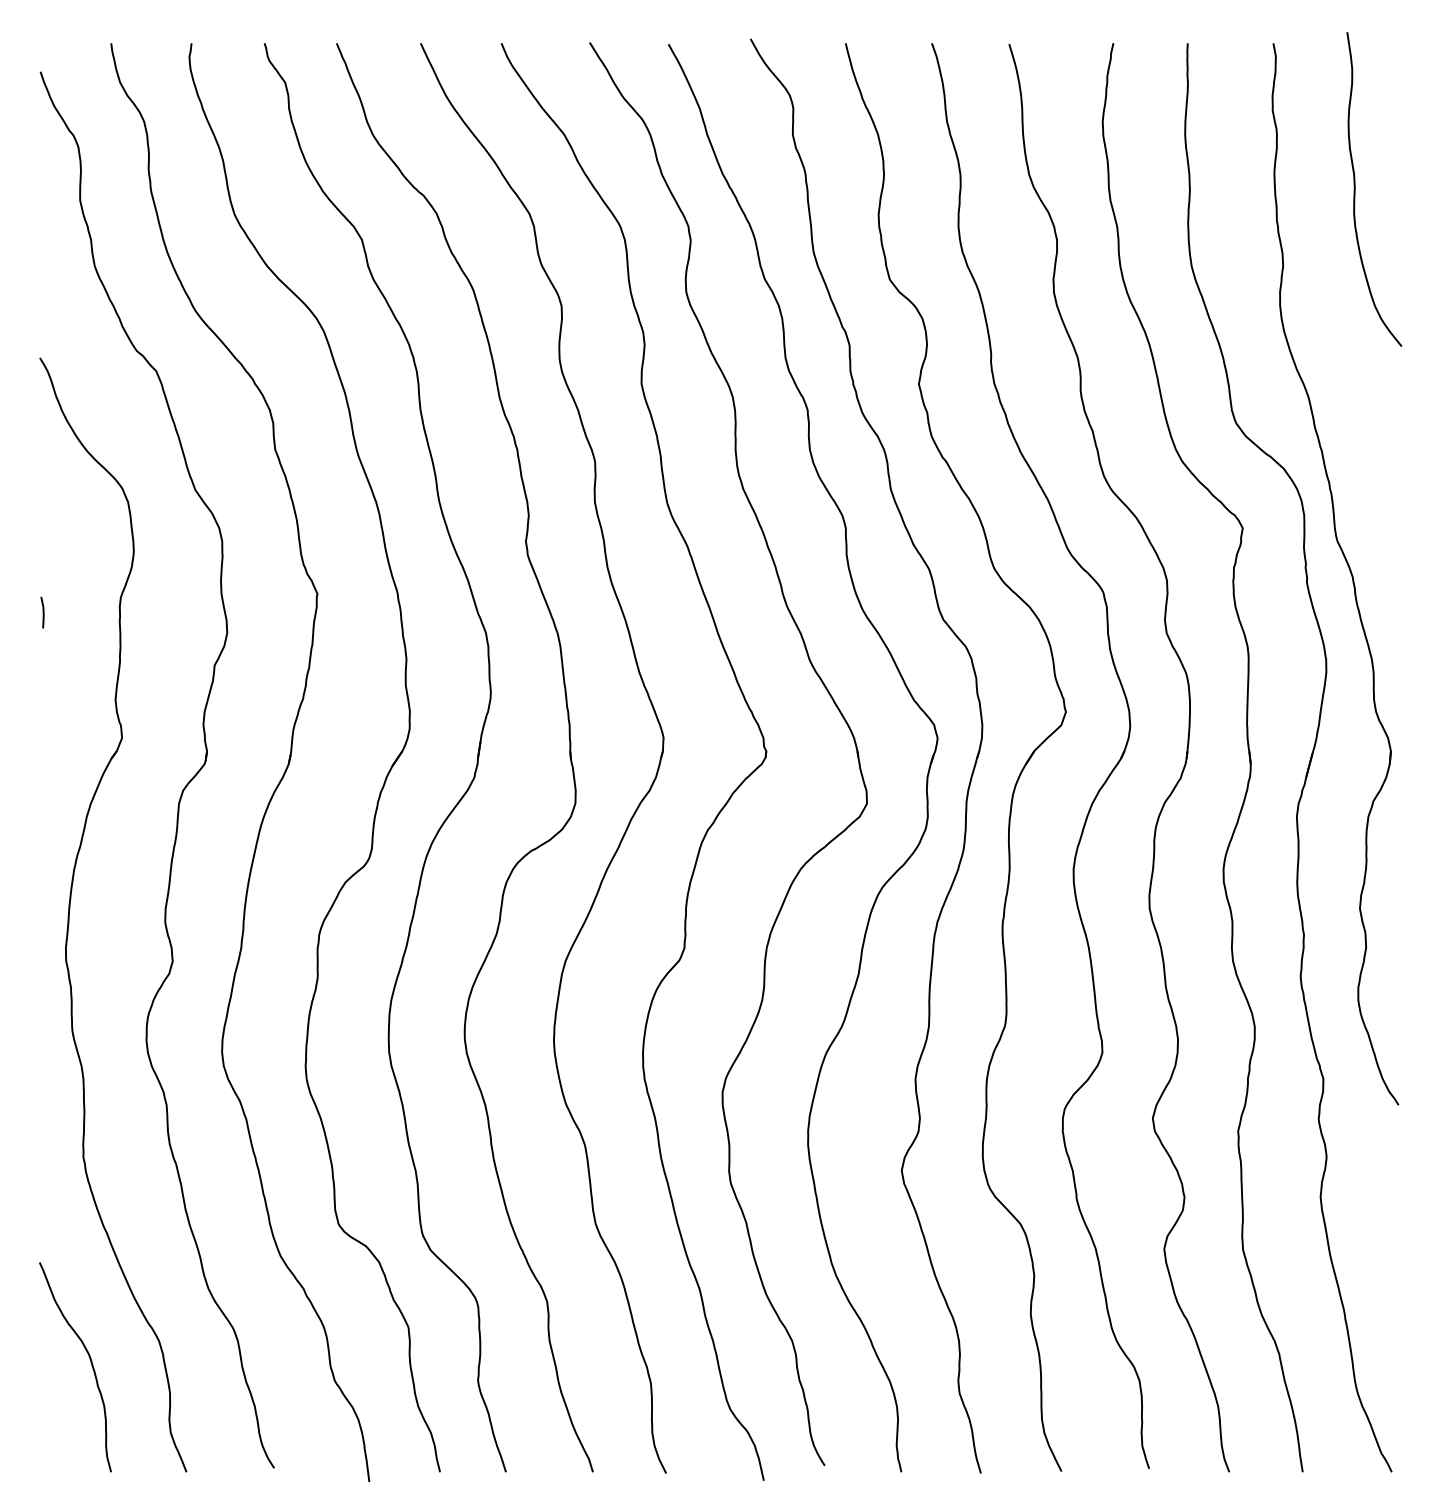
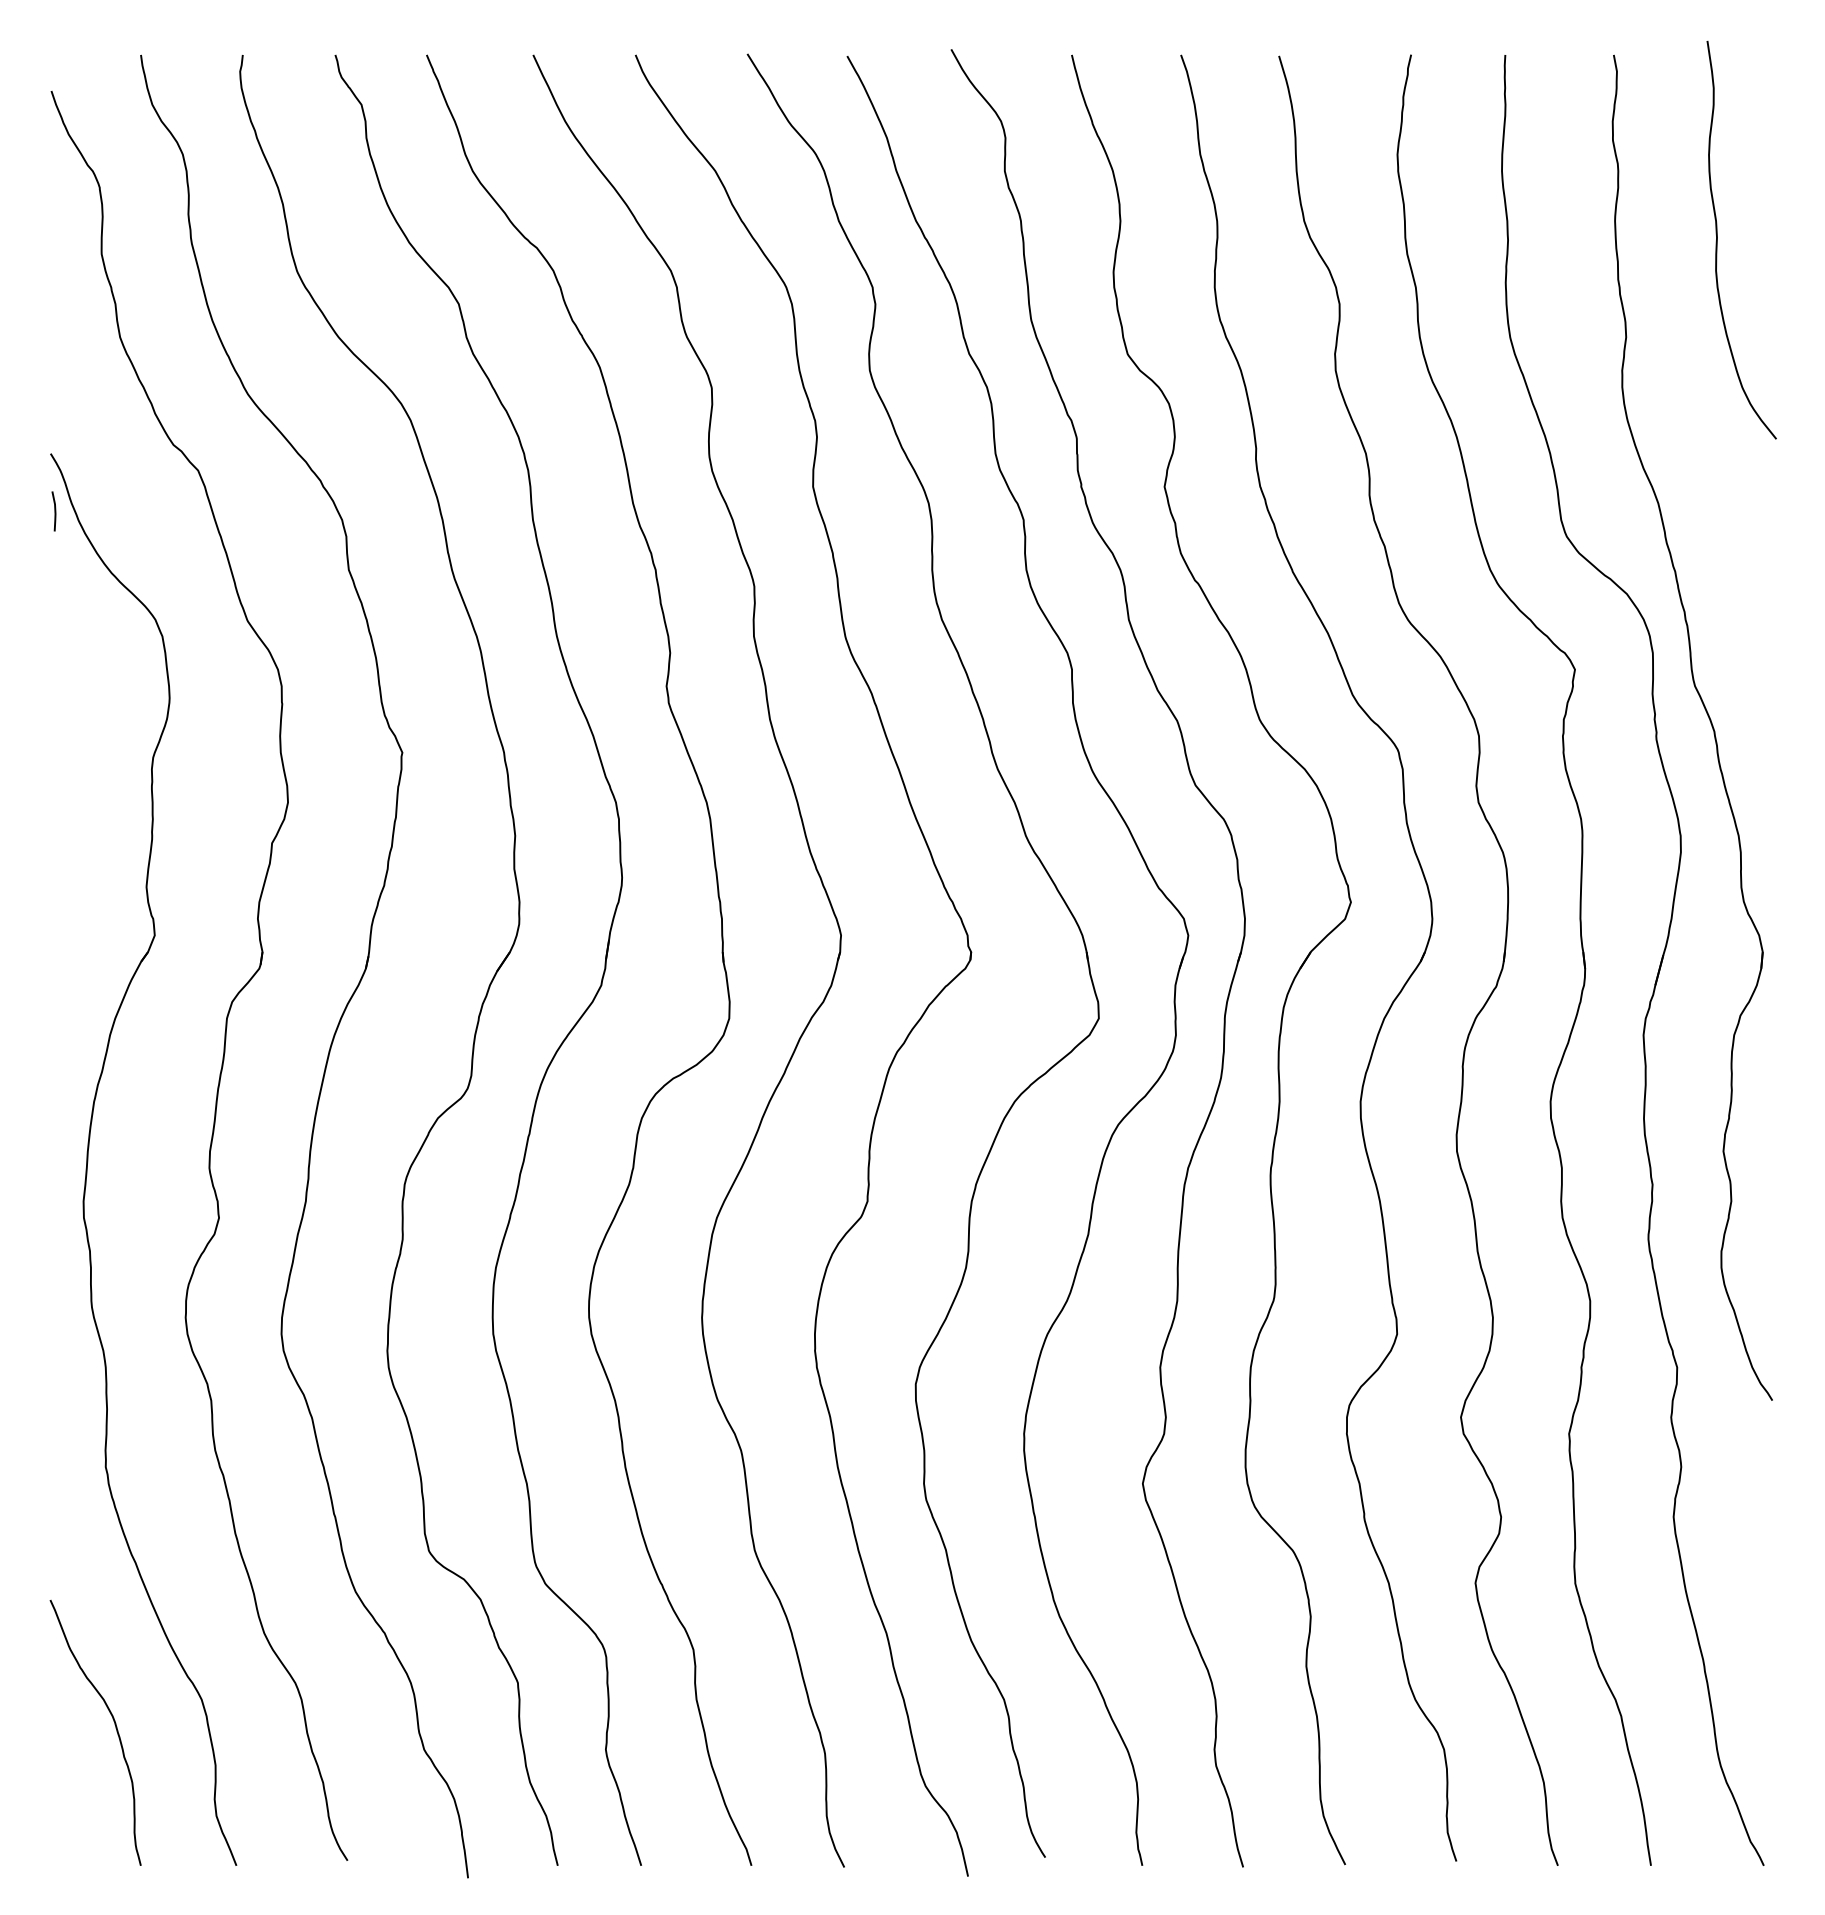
line: (42, 612) -> (54, 511), moved

